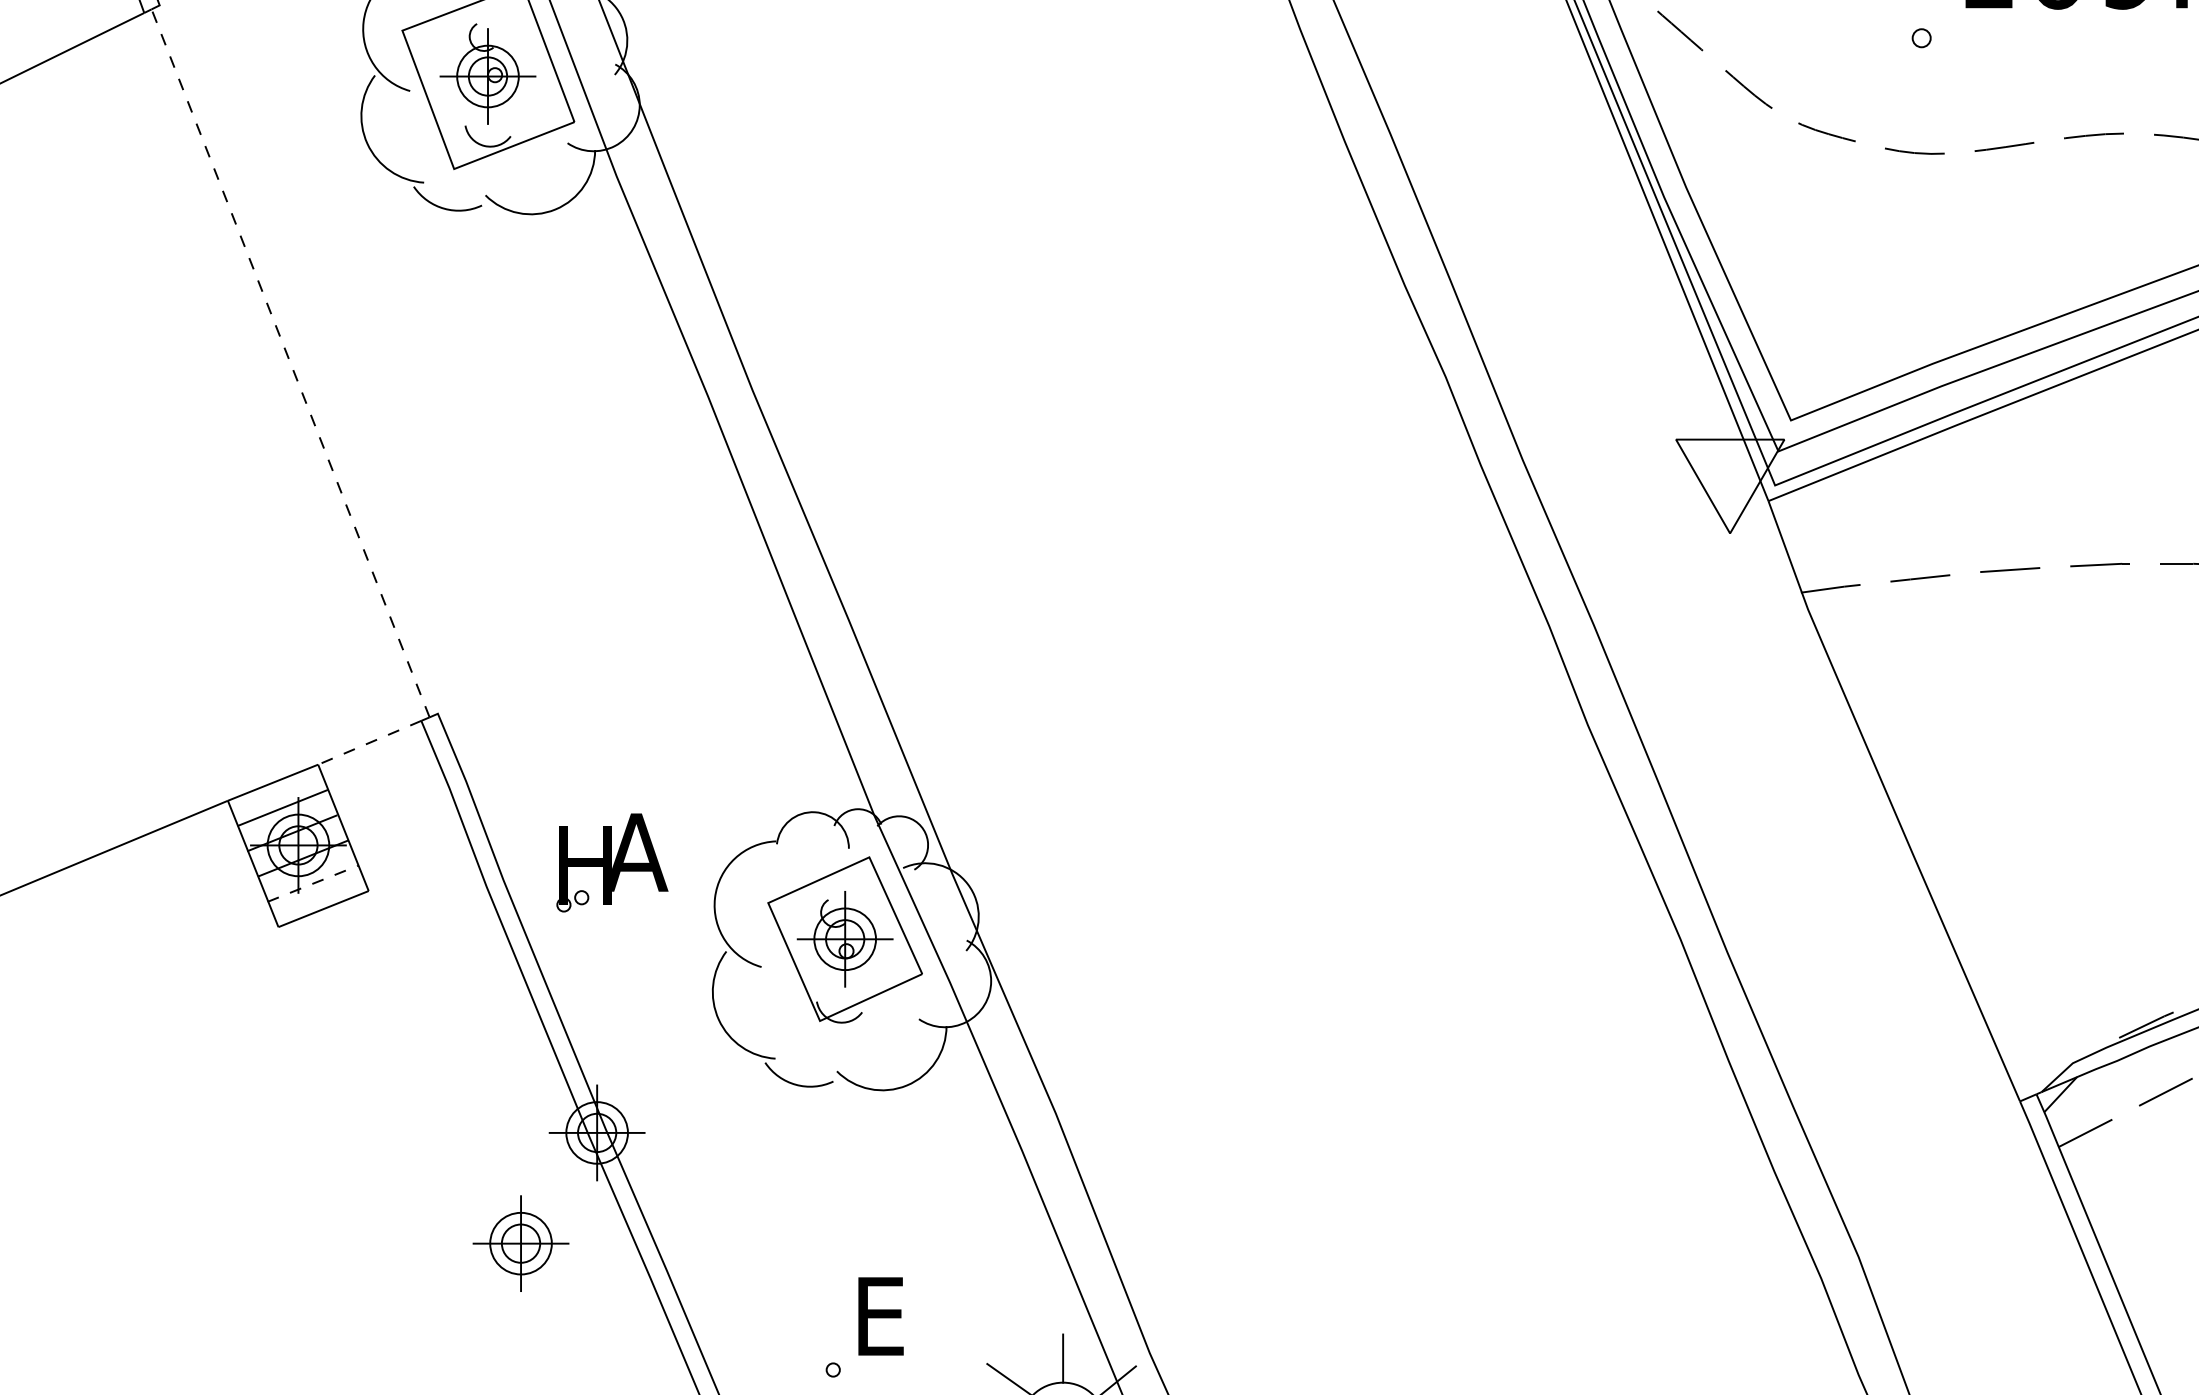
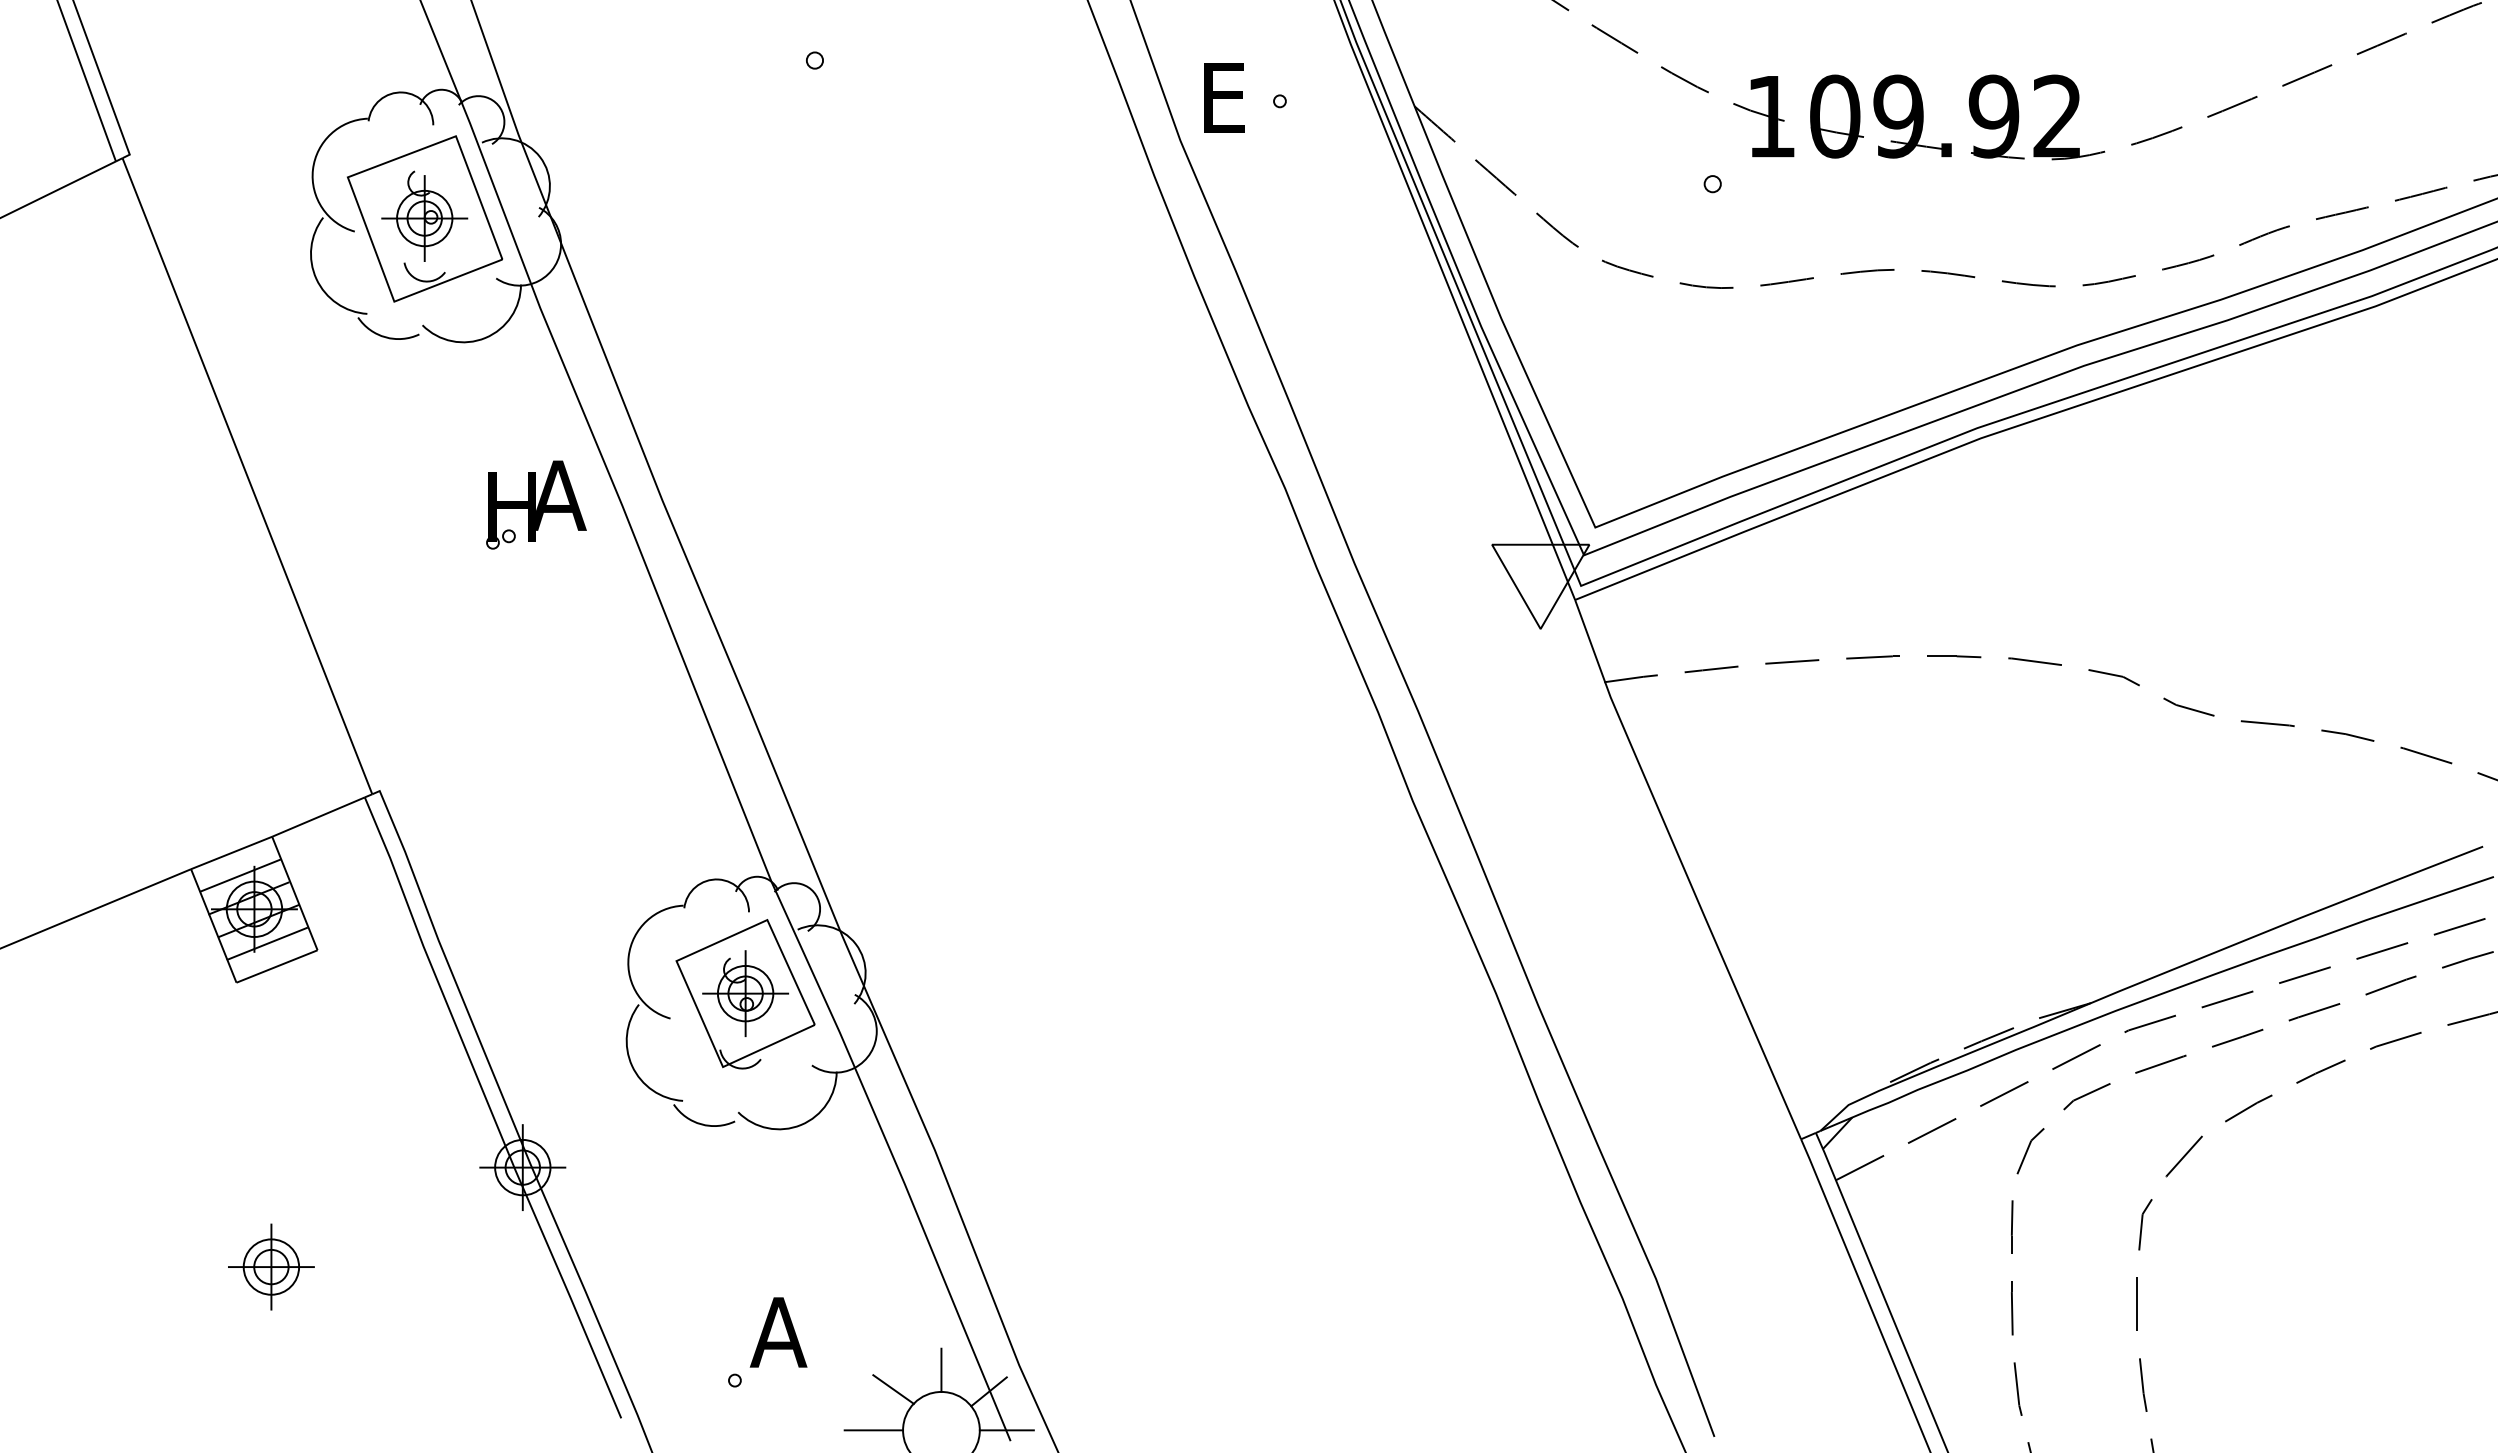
line: (290, 363) -> (247, 476), dashed -> solid
line: (369, 743) -> (318, 817), dashed -> solid
part: (612, 862) -> (536, 504), moved
line: (312, 883) -> (267, 943), dashed -> solid
part: (521, 1243) -> (271, 1266), moved
text: (881, 1316) -> (778, 1332), E -> A

